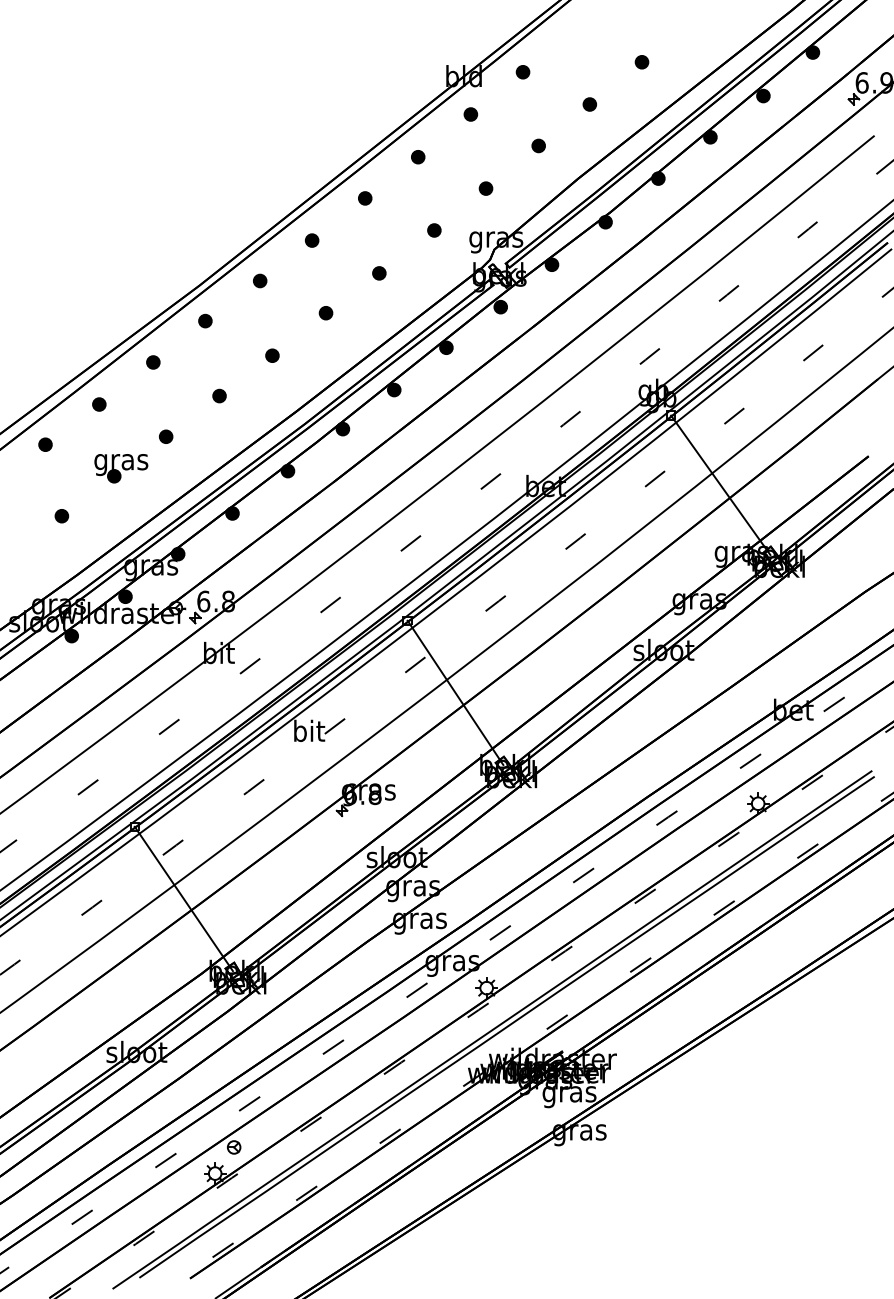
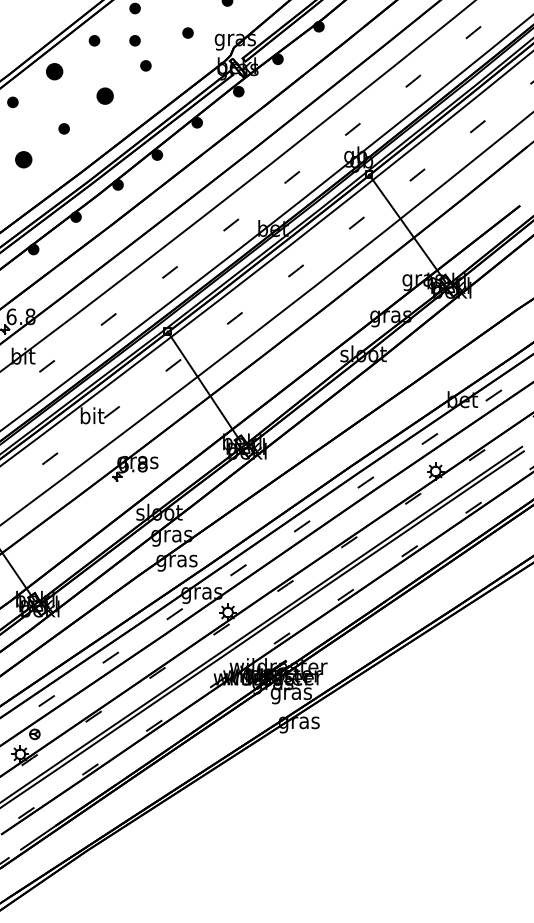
part: (364, 240) -> (134, 40), added
part: (260, 280) -> (55, 71), size x1.6
part: (325, 313) -> (104, 96), size x1.6
part: (219, 395) -> (23, 159), size x1.6

